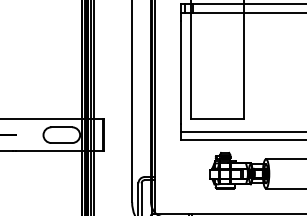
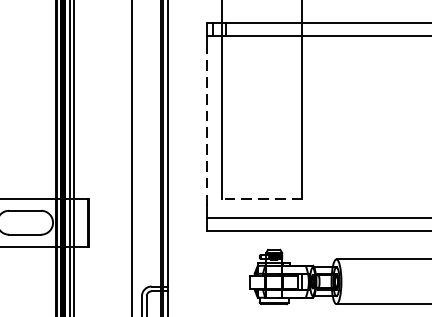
line: (180, 71) -> (206, 125), solid -> dashed
line: (216, 119) -> (260, 198), solid -> dashed

